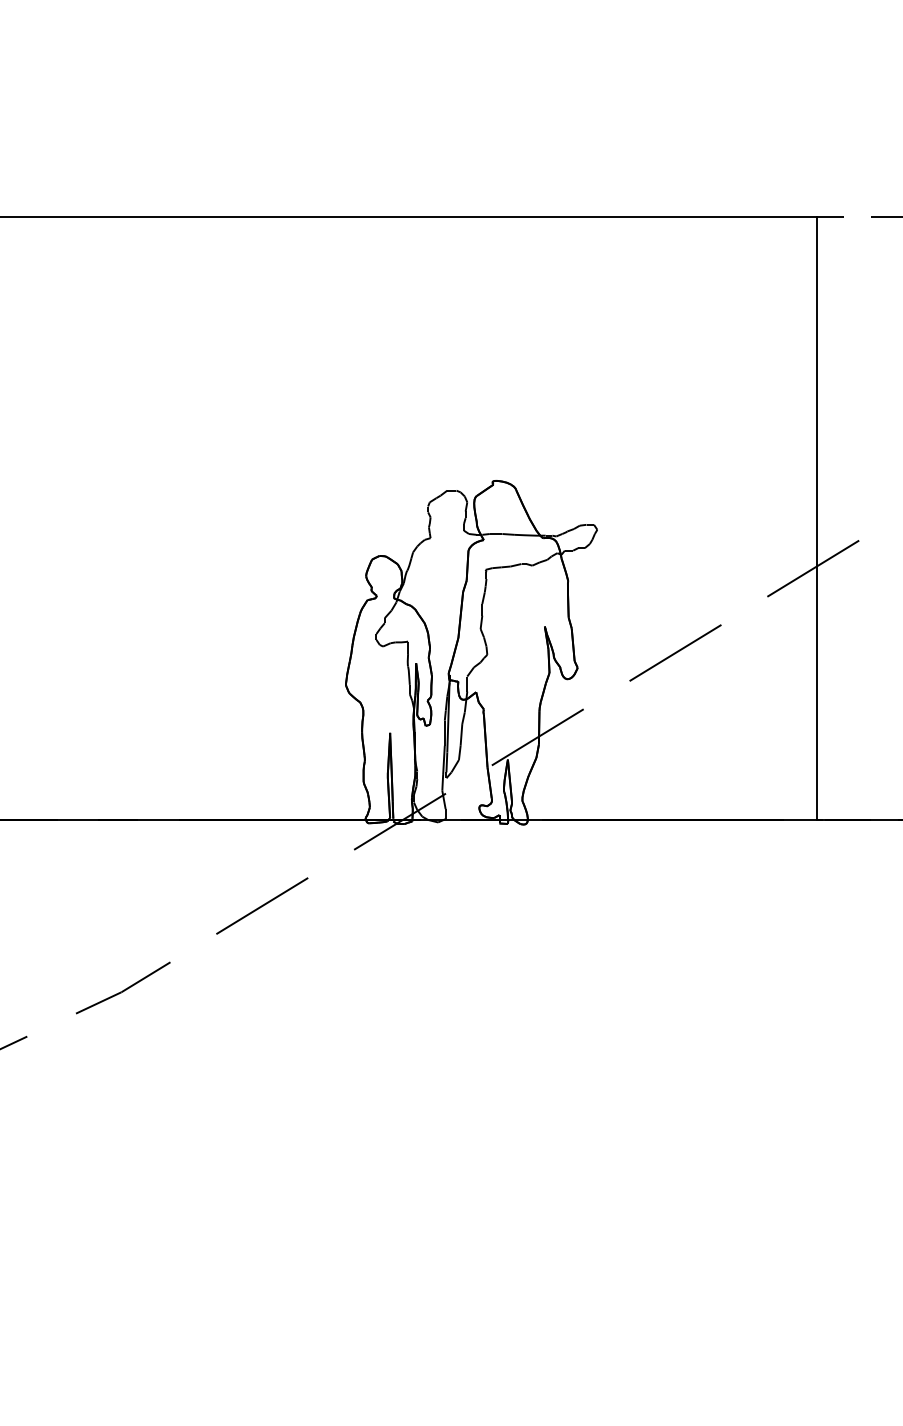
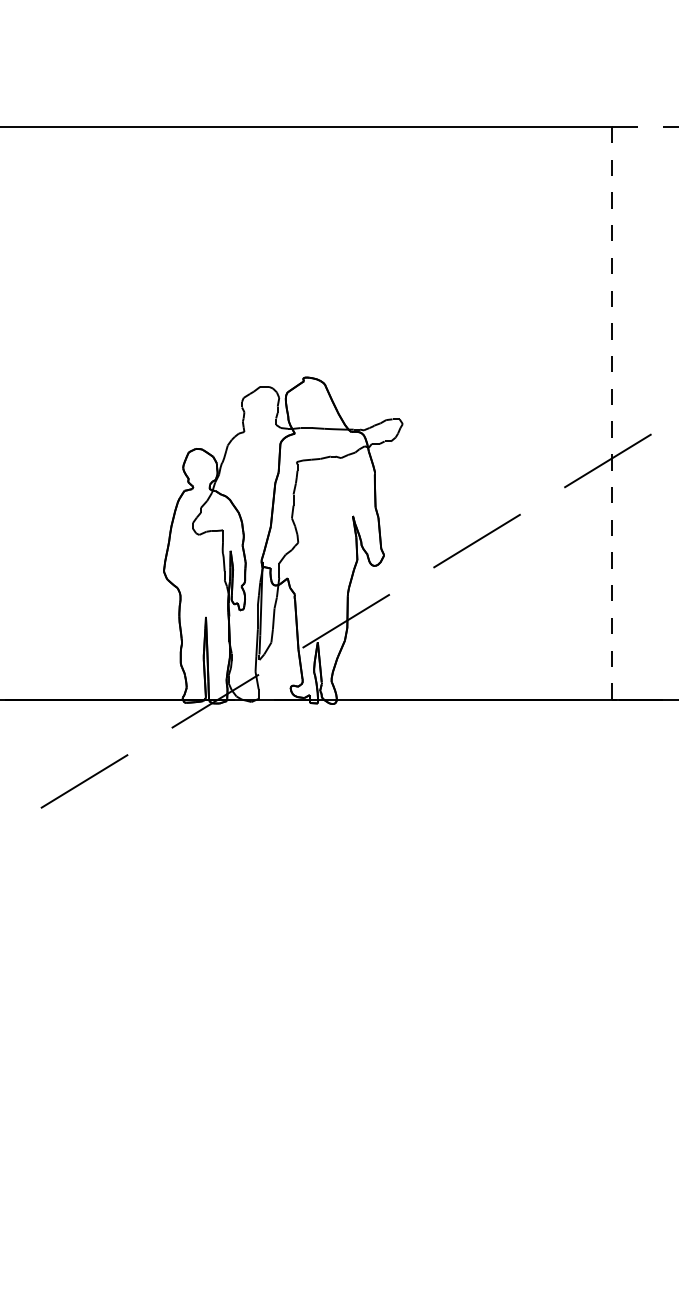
line: (817, 517) -> (611, 412), solid -> dashed

